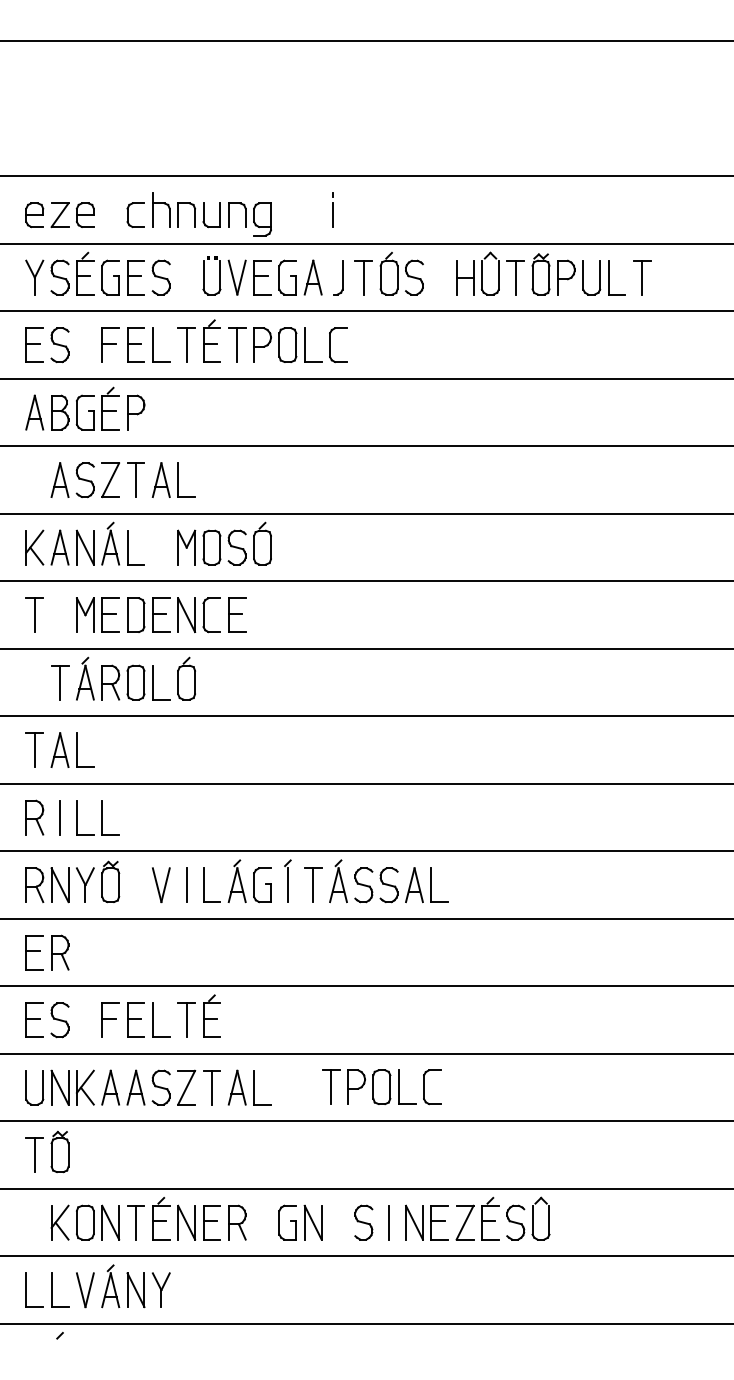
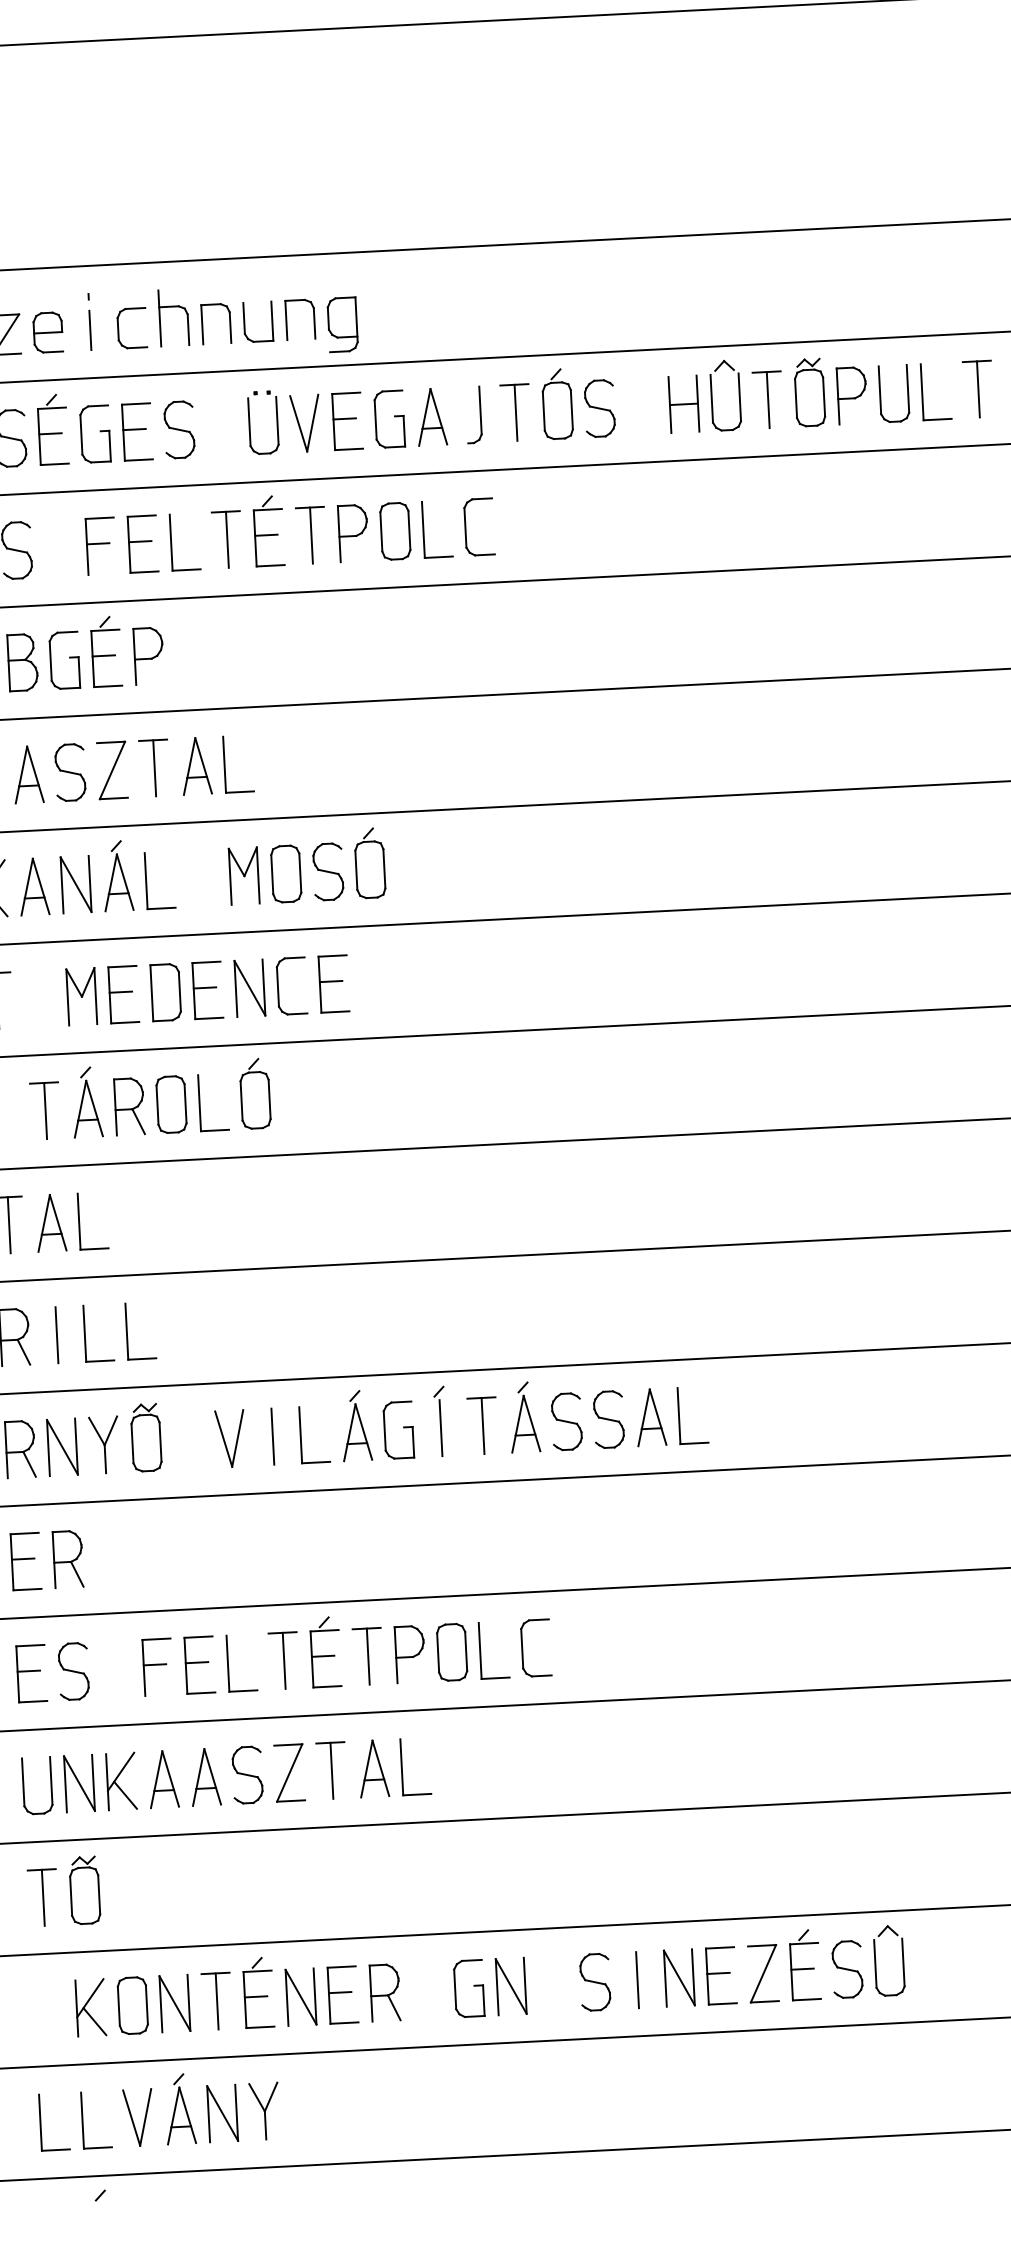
line: (332, 209) -> (89, 320), moved
part: (381, 1087) -> (451, 1652), moved

